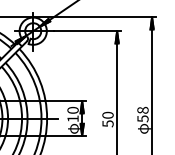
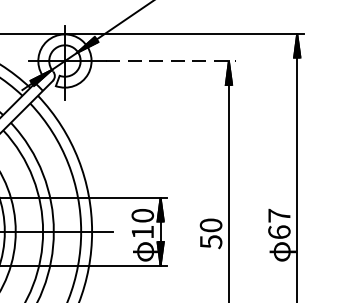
line: (88, 31) -> (172, 61), solid -> dashed
text: (142, 114) -> (278, 223), 58 -> 67

